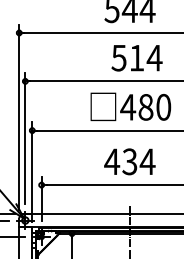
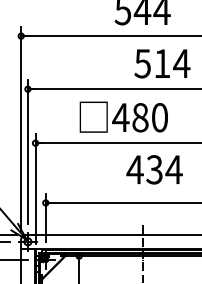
text: (136, 58) -> (161, 64), moved
text: (130, 106) -> (123, 116), moved
text: (129, 161) -> (154, 169), moved

